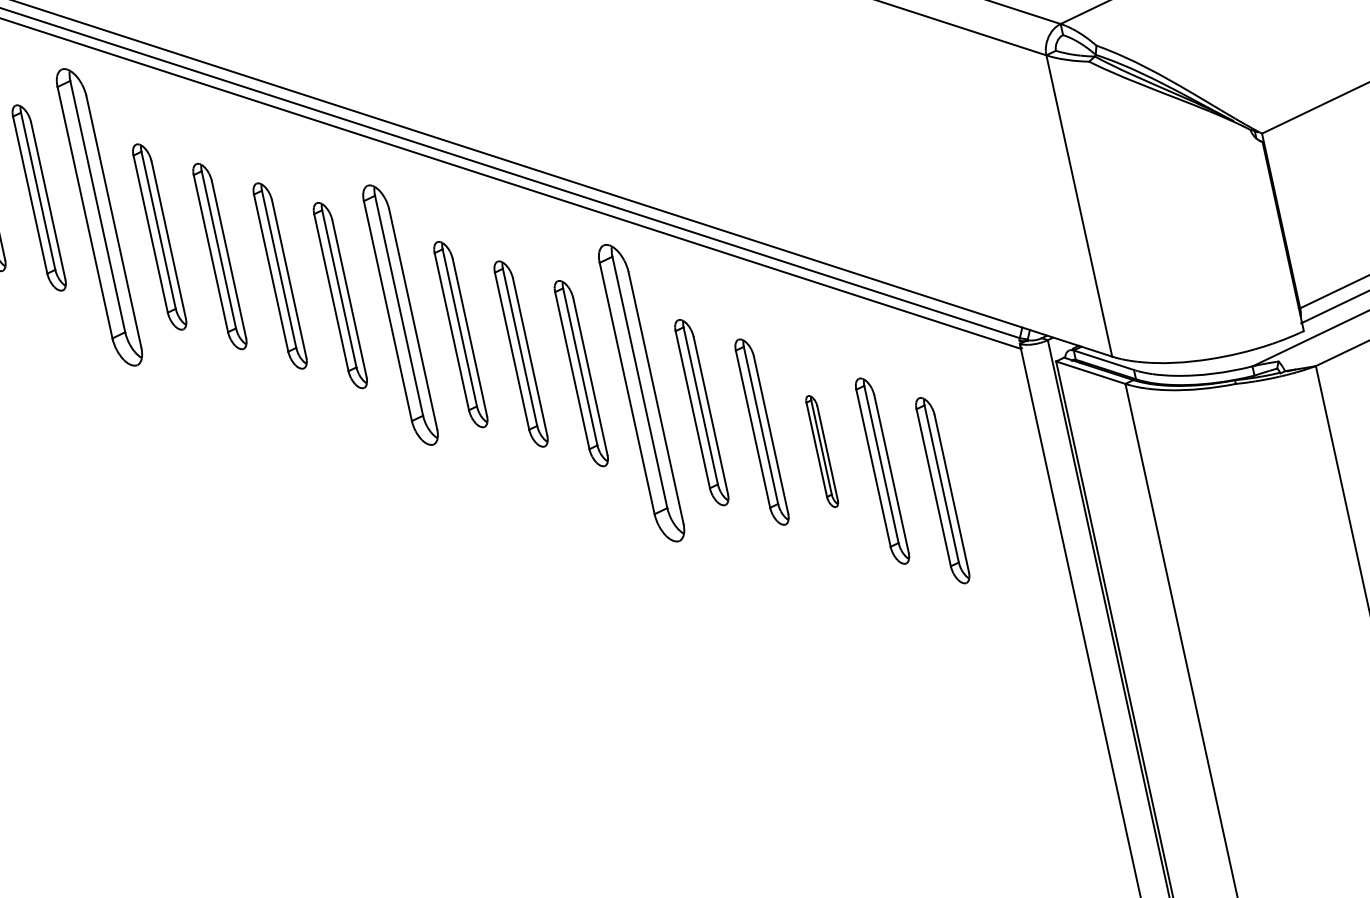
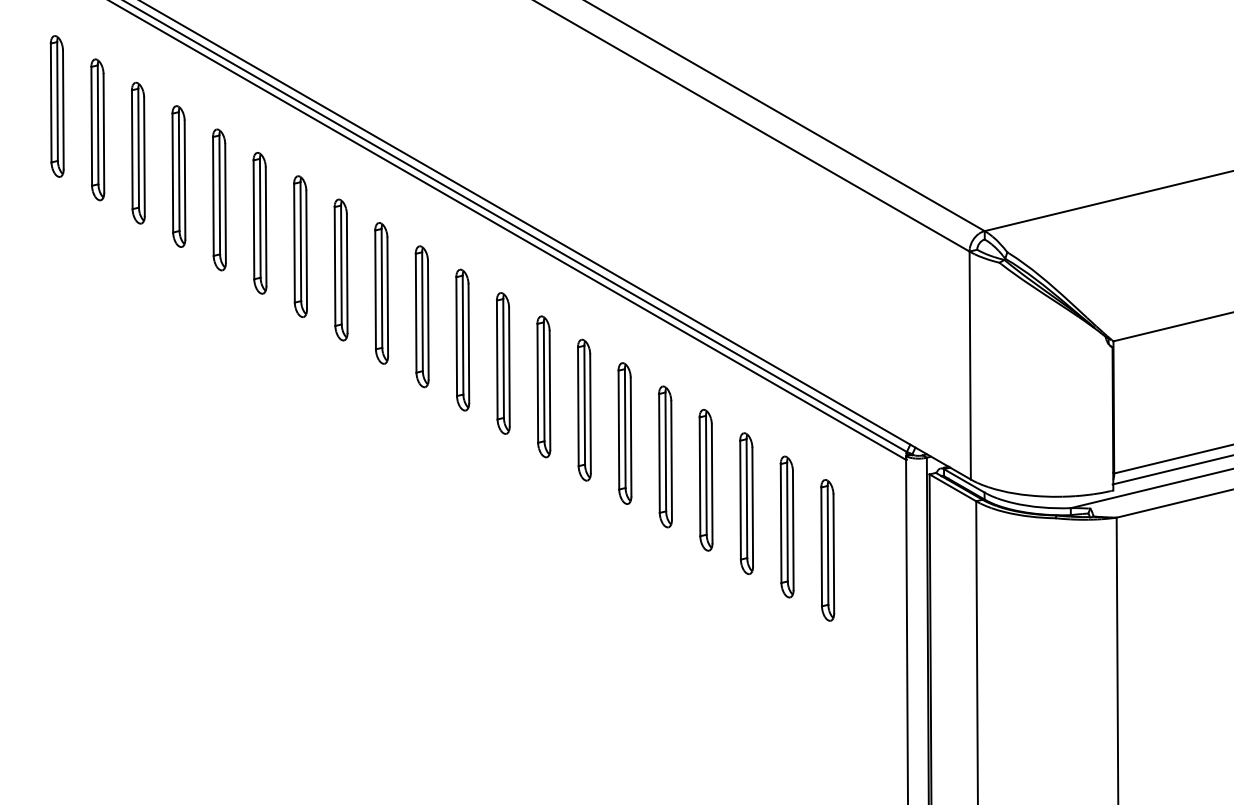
part: (98, 217) -> (259, 223), size x0.62
part: (400, 314) -> (462, 339), size x0.71
part: (640, 393) -> (624, 433), size x0.62
part: (822, 451) -> (746, 503), size x1.67

